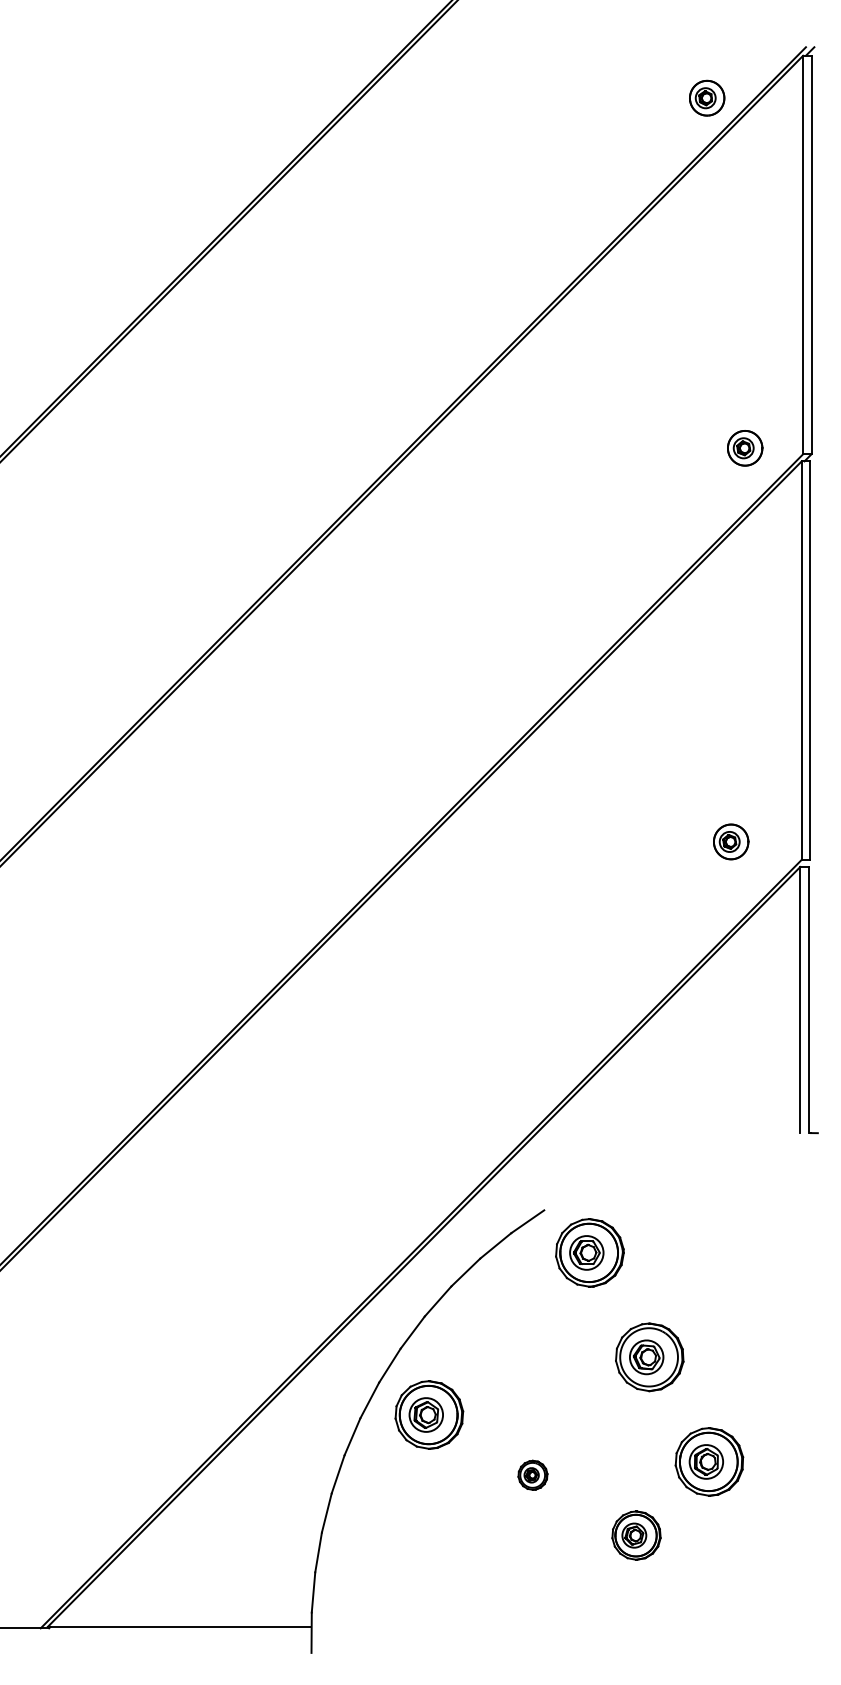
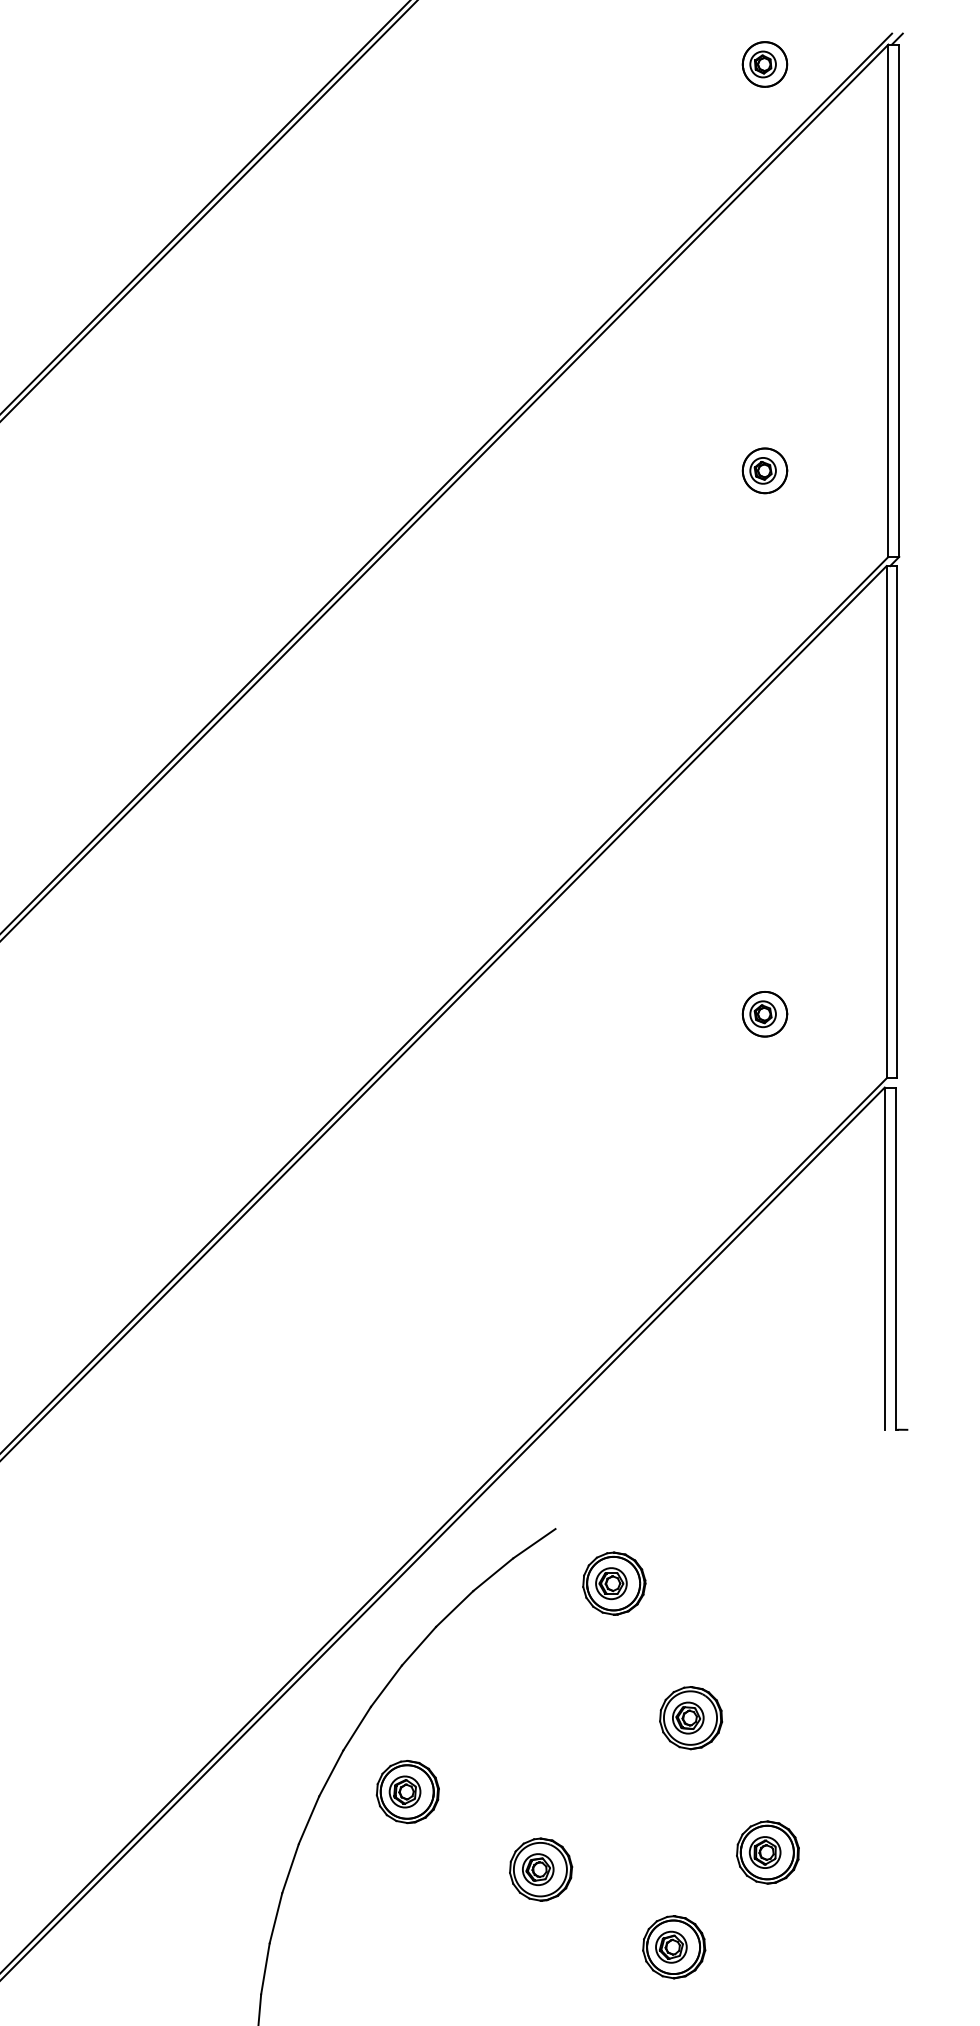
part: (707, 97) -> (765, 63), moved
part: (745, 448) -> (765, 471), moved
part: (731, 841) -> (765, 1013), moved
part: (589, 1252) -> (613, 1583), size x0.71
part: (649, 1357) -> (690, 1718), size x0.71
part: (429, 1414) -> (408, 1791), size x0.71
part: (709, 1461) -> (768, 1851), size x0.71
part: (532, 1475) -> (540, 1869), size x1.67

